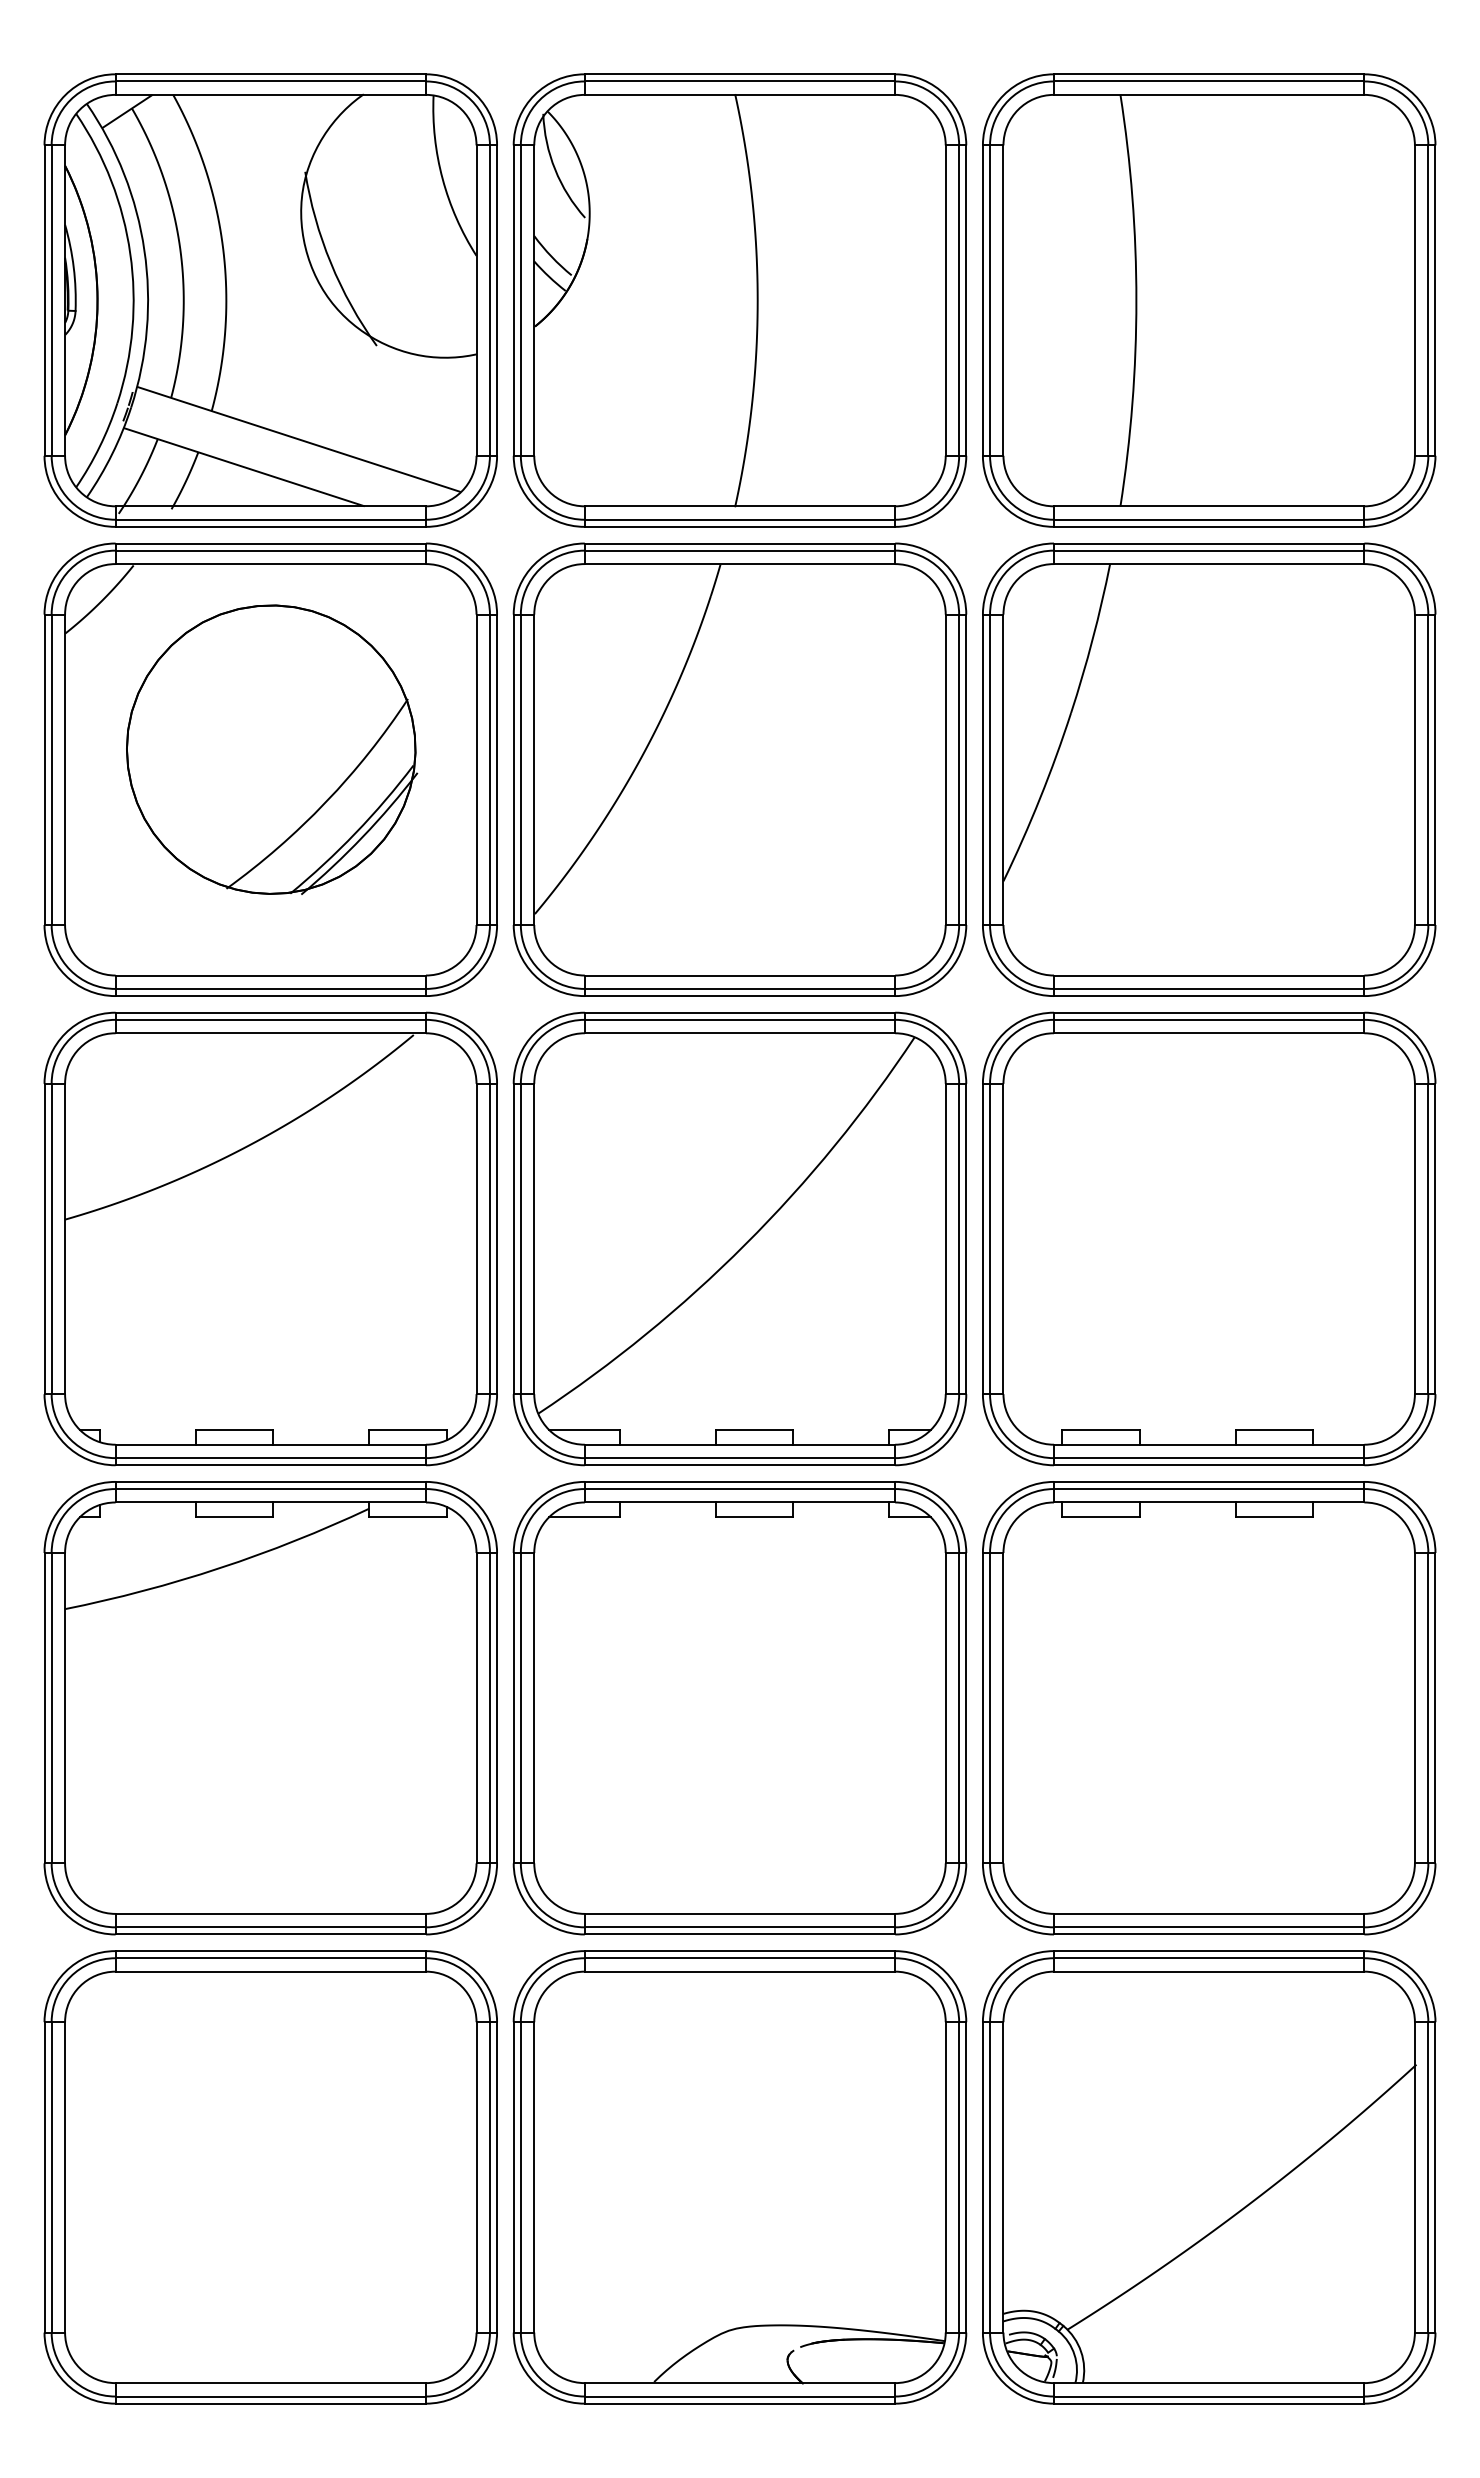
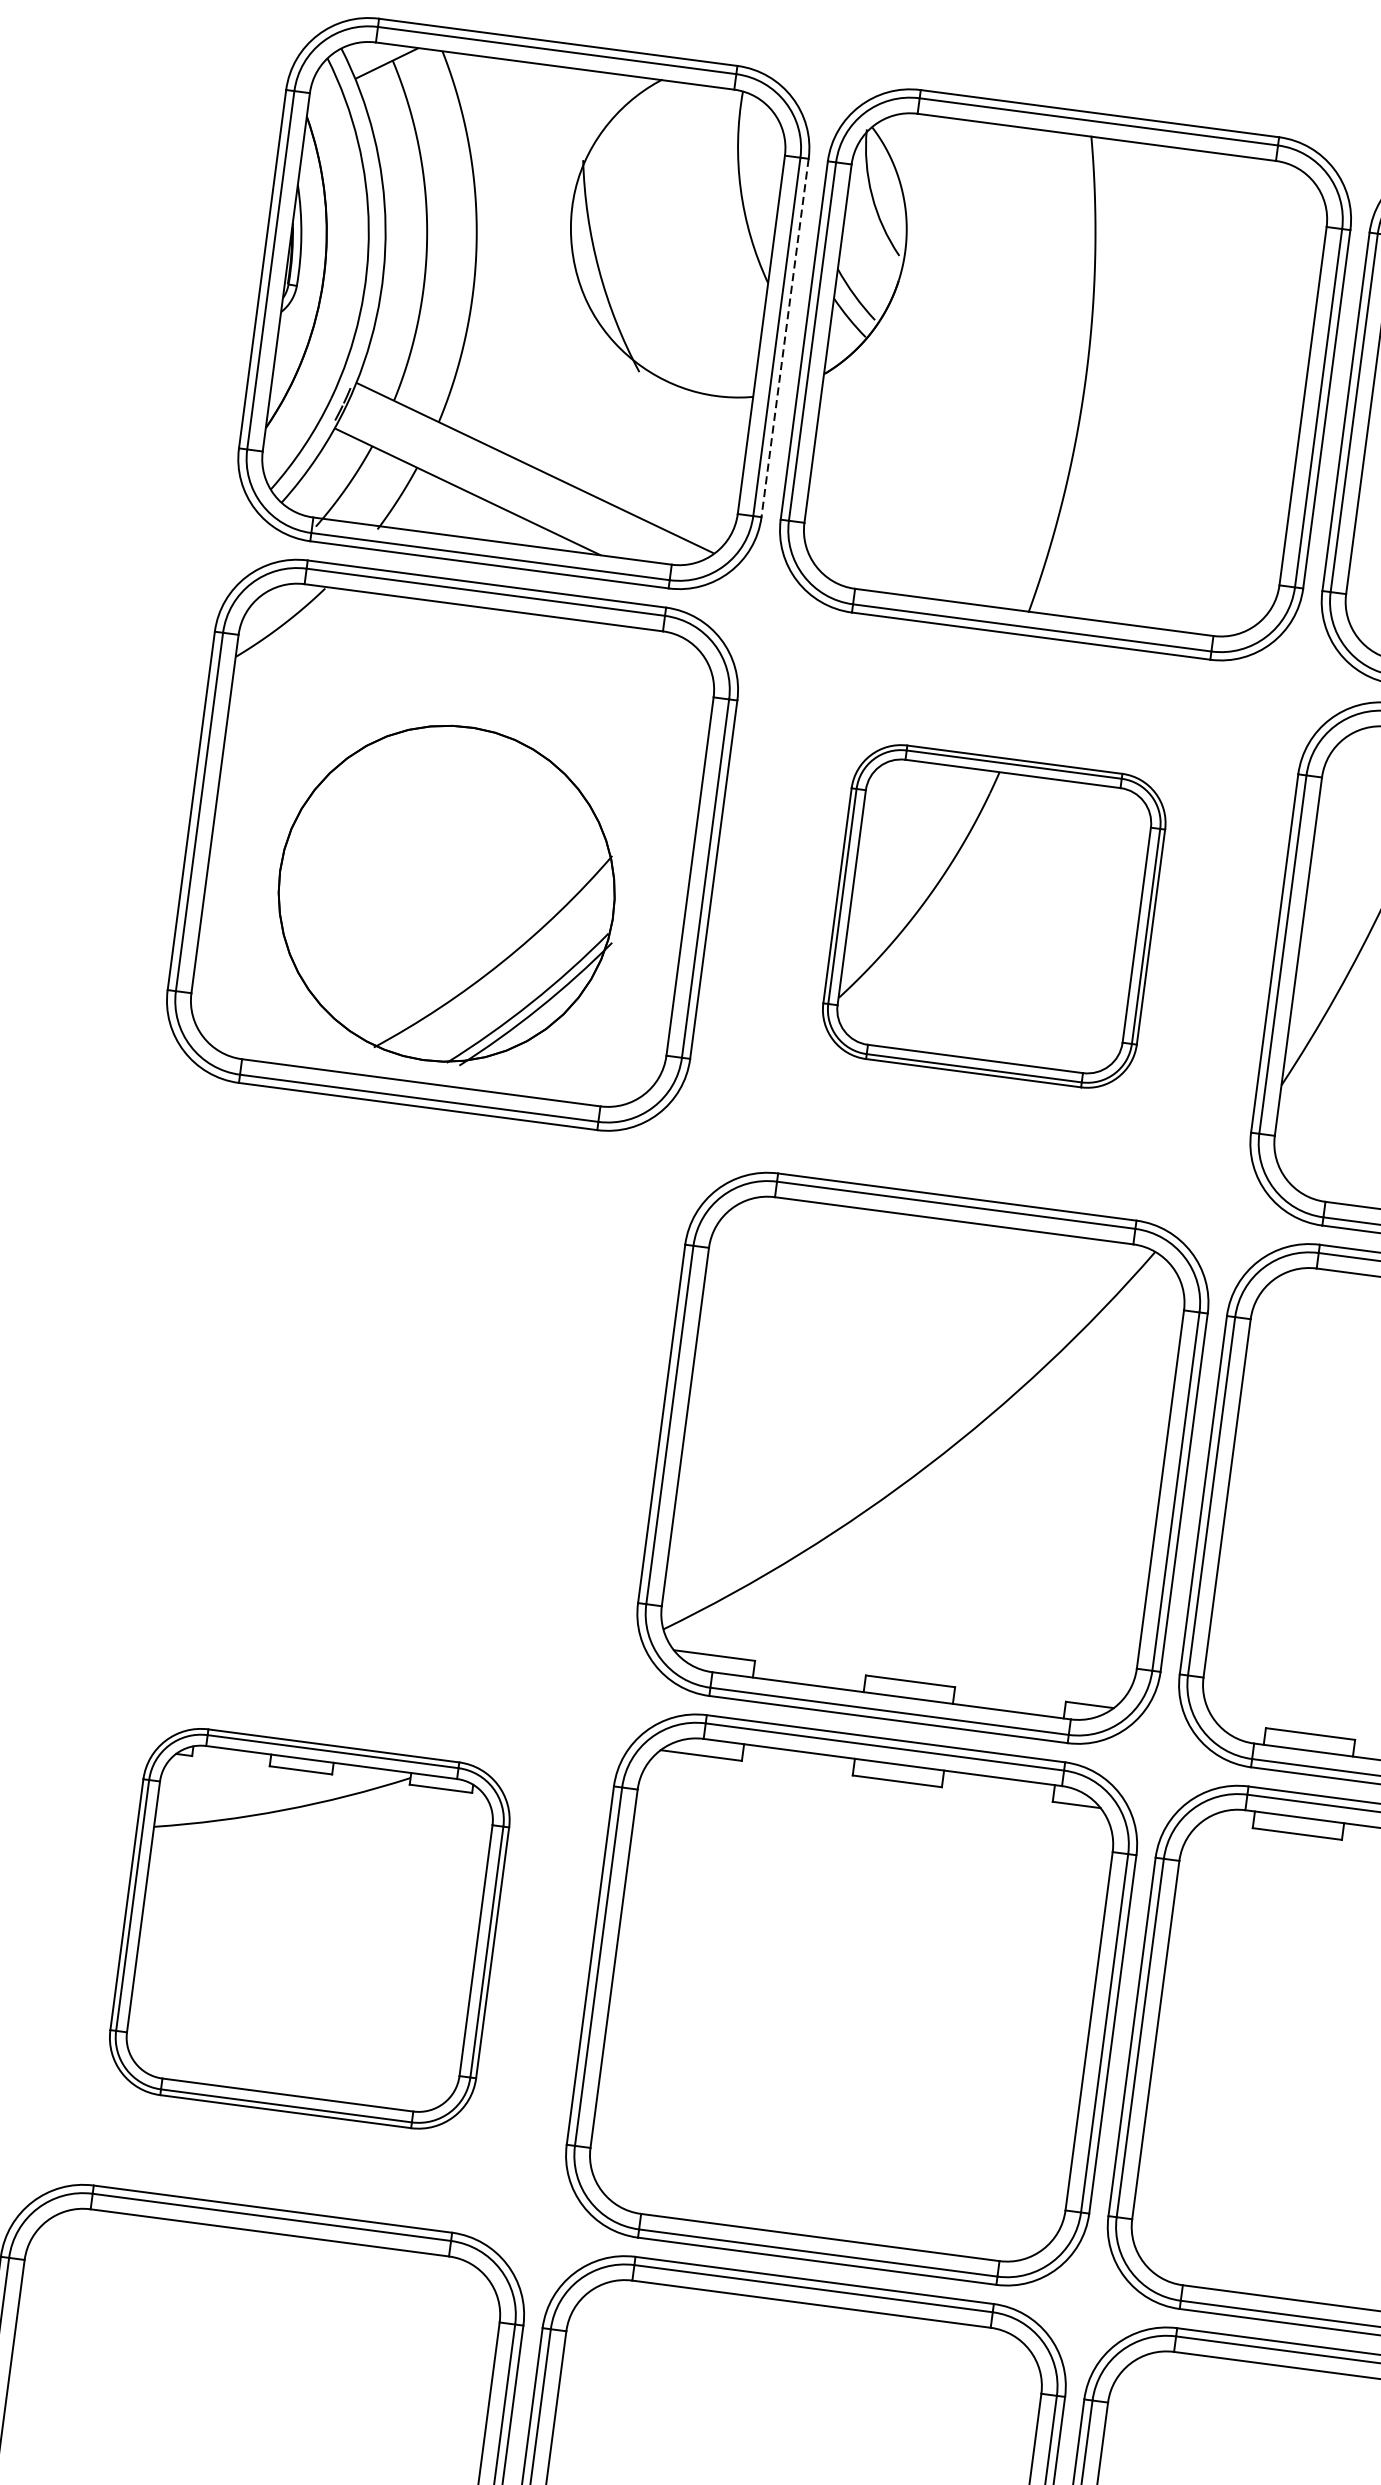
line: (497, 301) -> (785, 339), solid -> dashed
part: (272, 749) -> (448, 893), moved
part: (739, 769) -> (993, 916), size x0.6
part: (270, 1238) -> (380, 1386), removed
part: (270, 1708) -> (309, 1929), size x0.7

